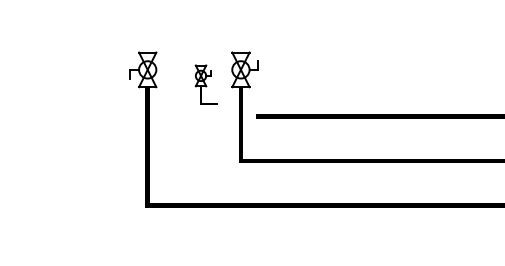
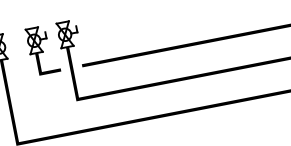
part: (206, 84) -> (42, 49), size x1.67

